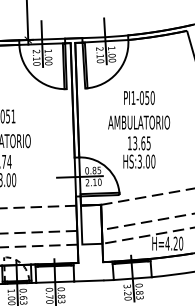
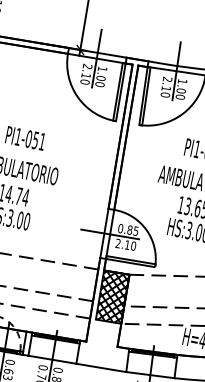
hatch: (91, 224) -> (112, 296), added

